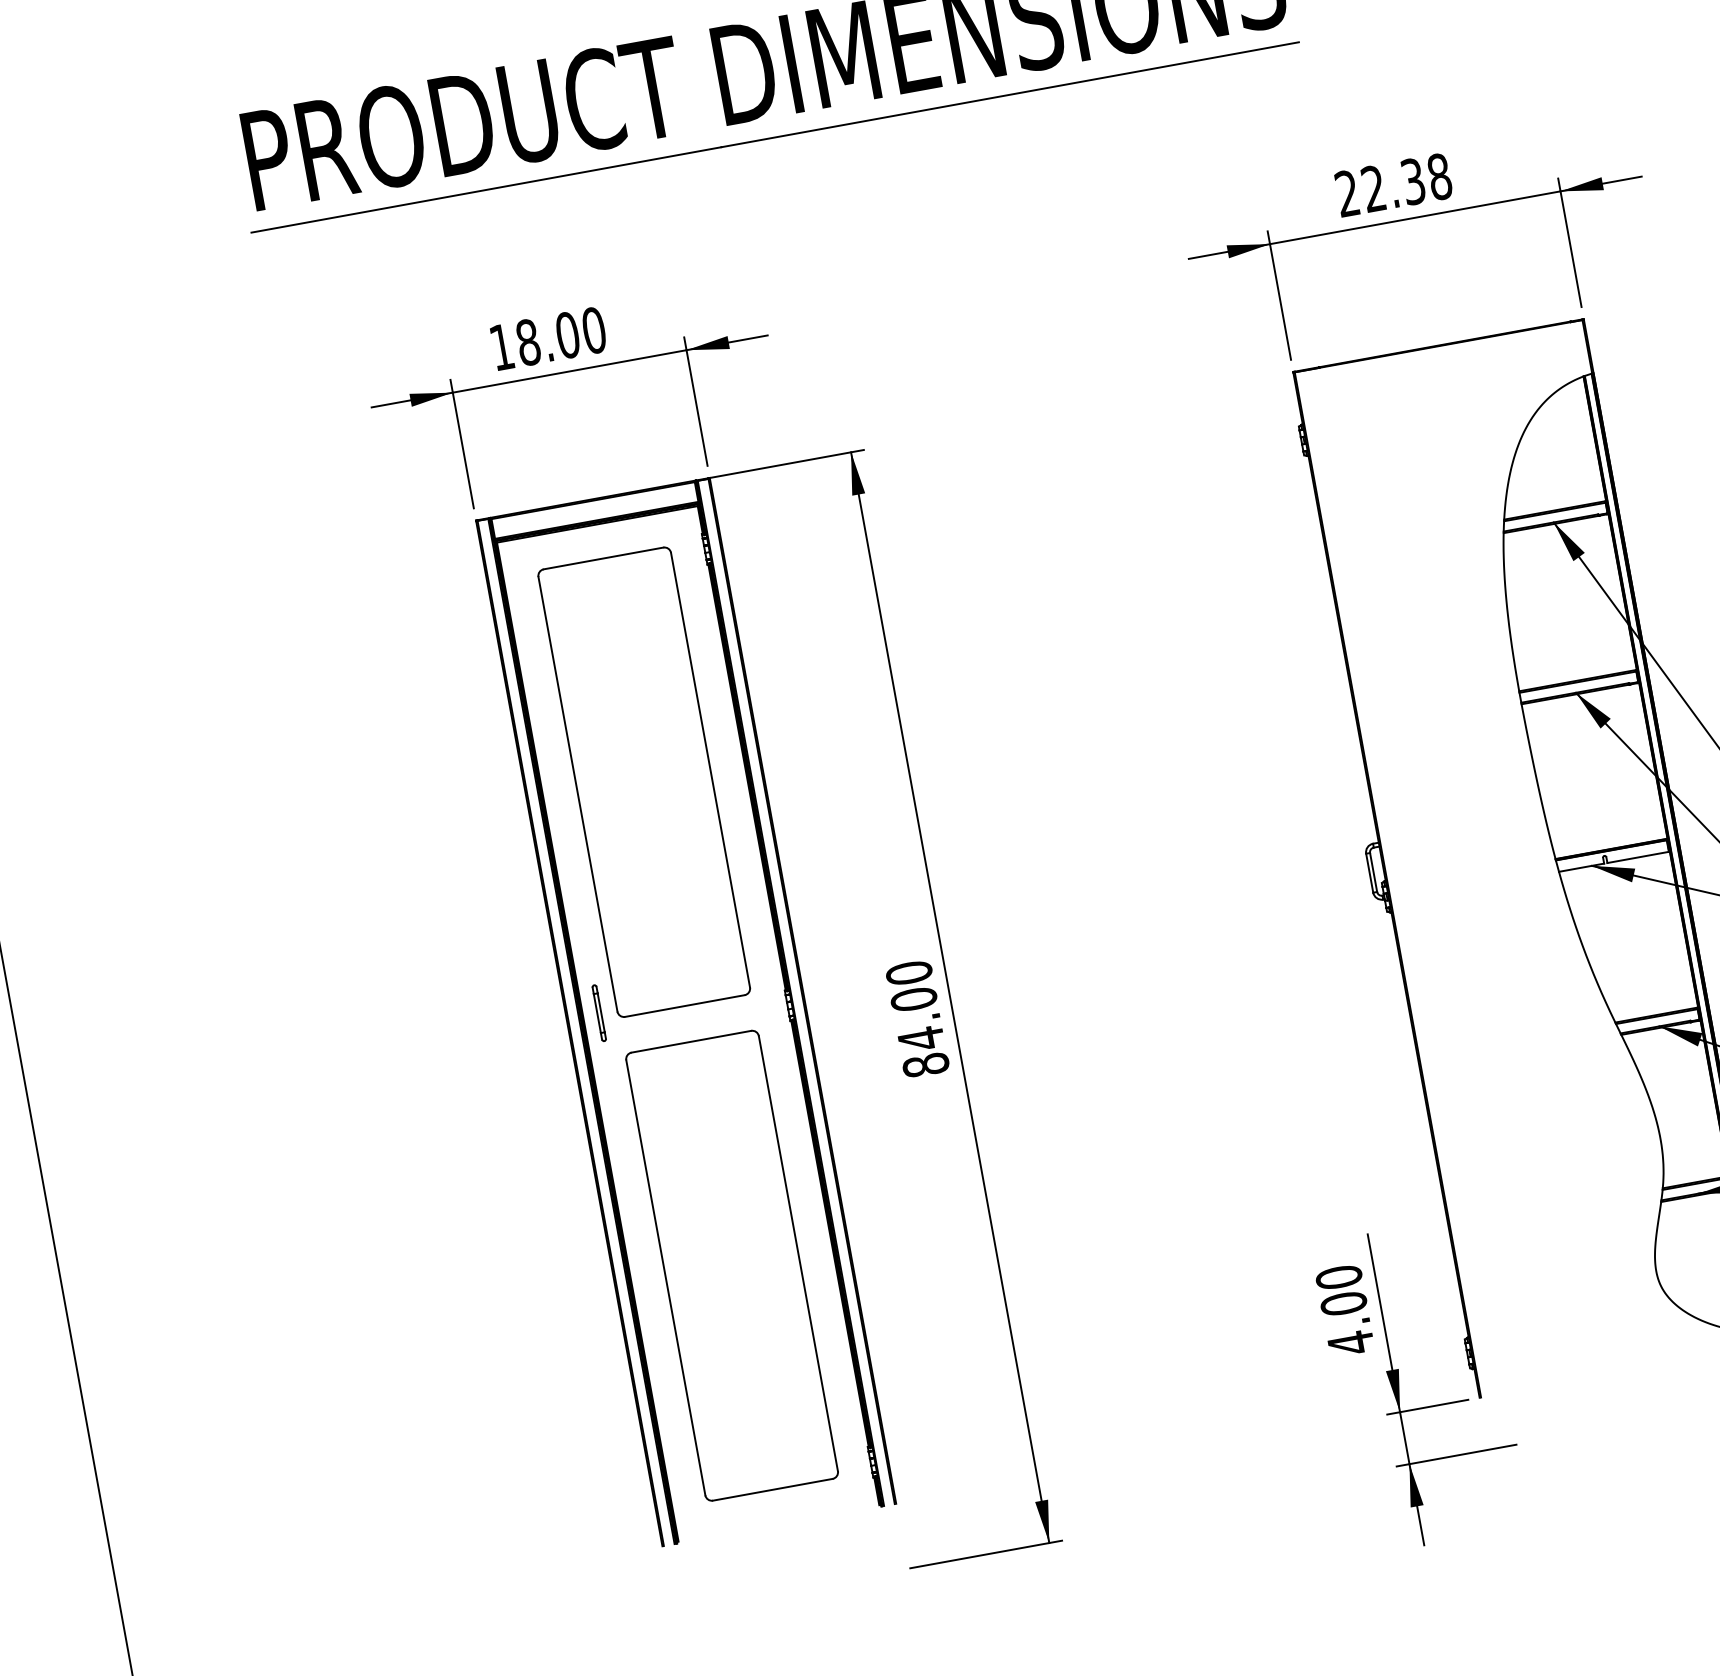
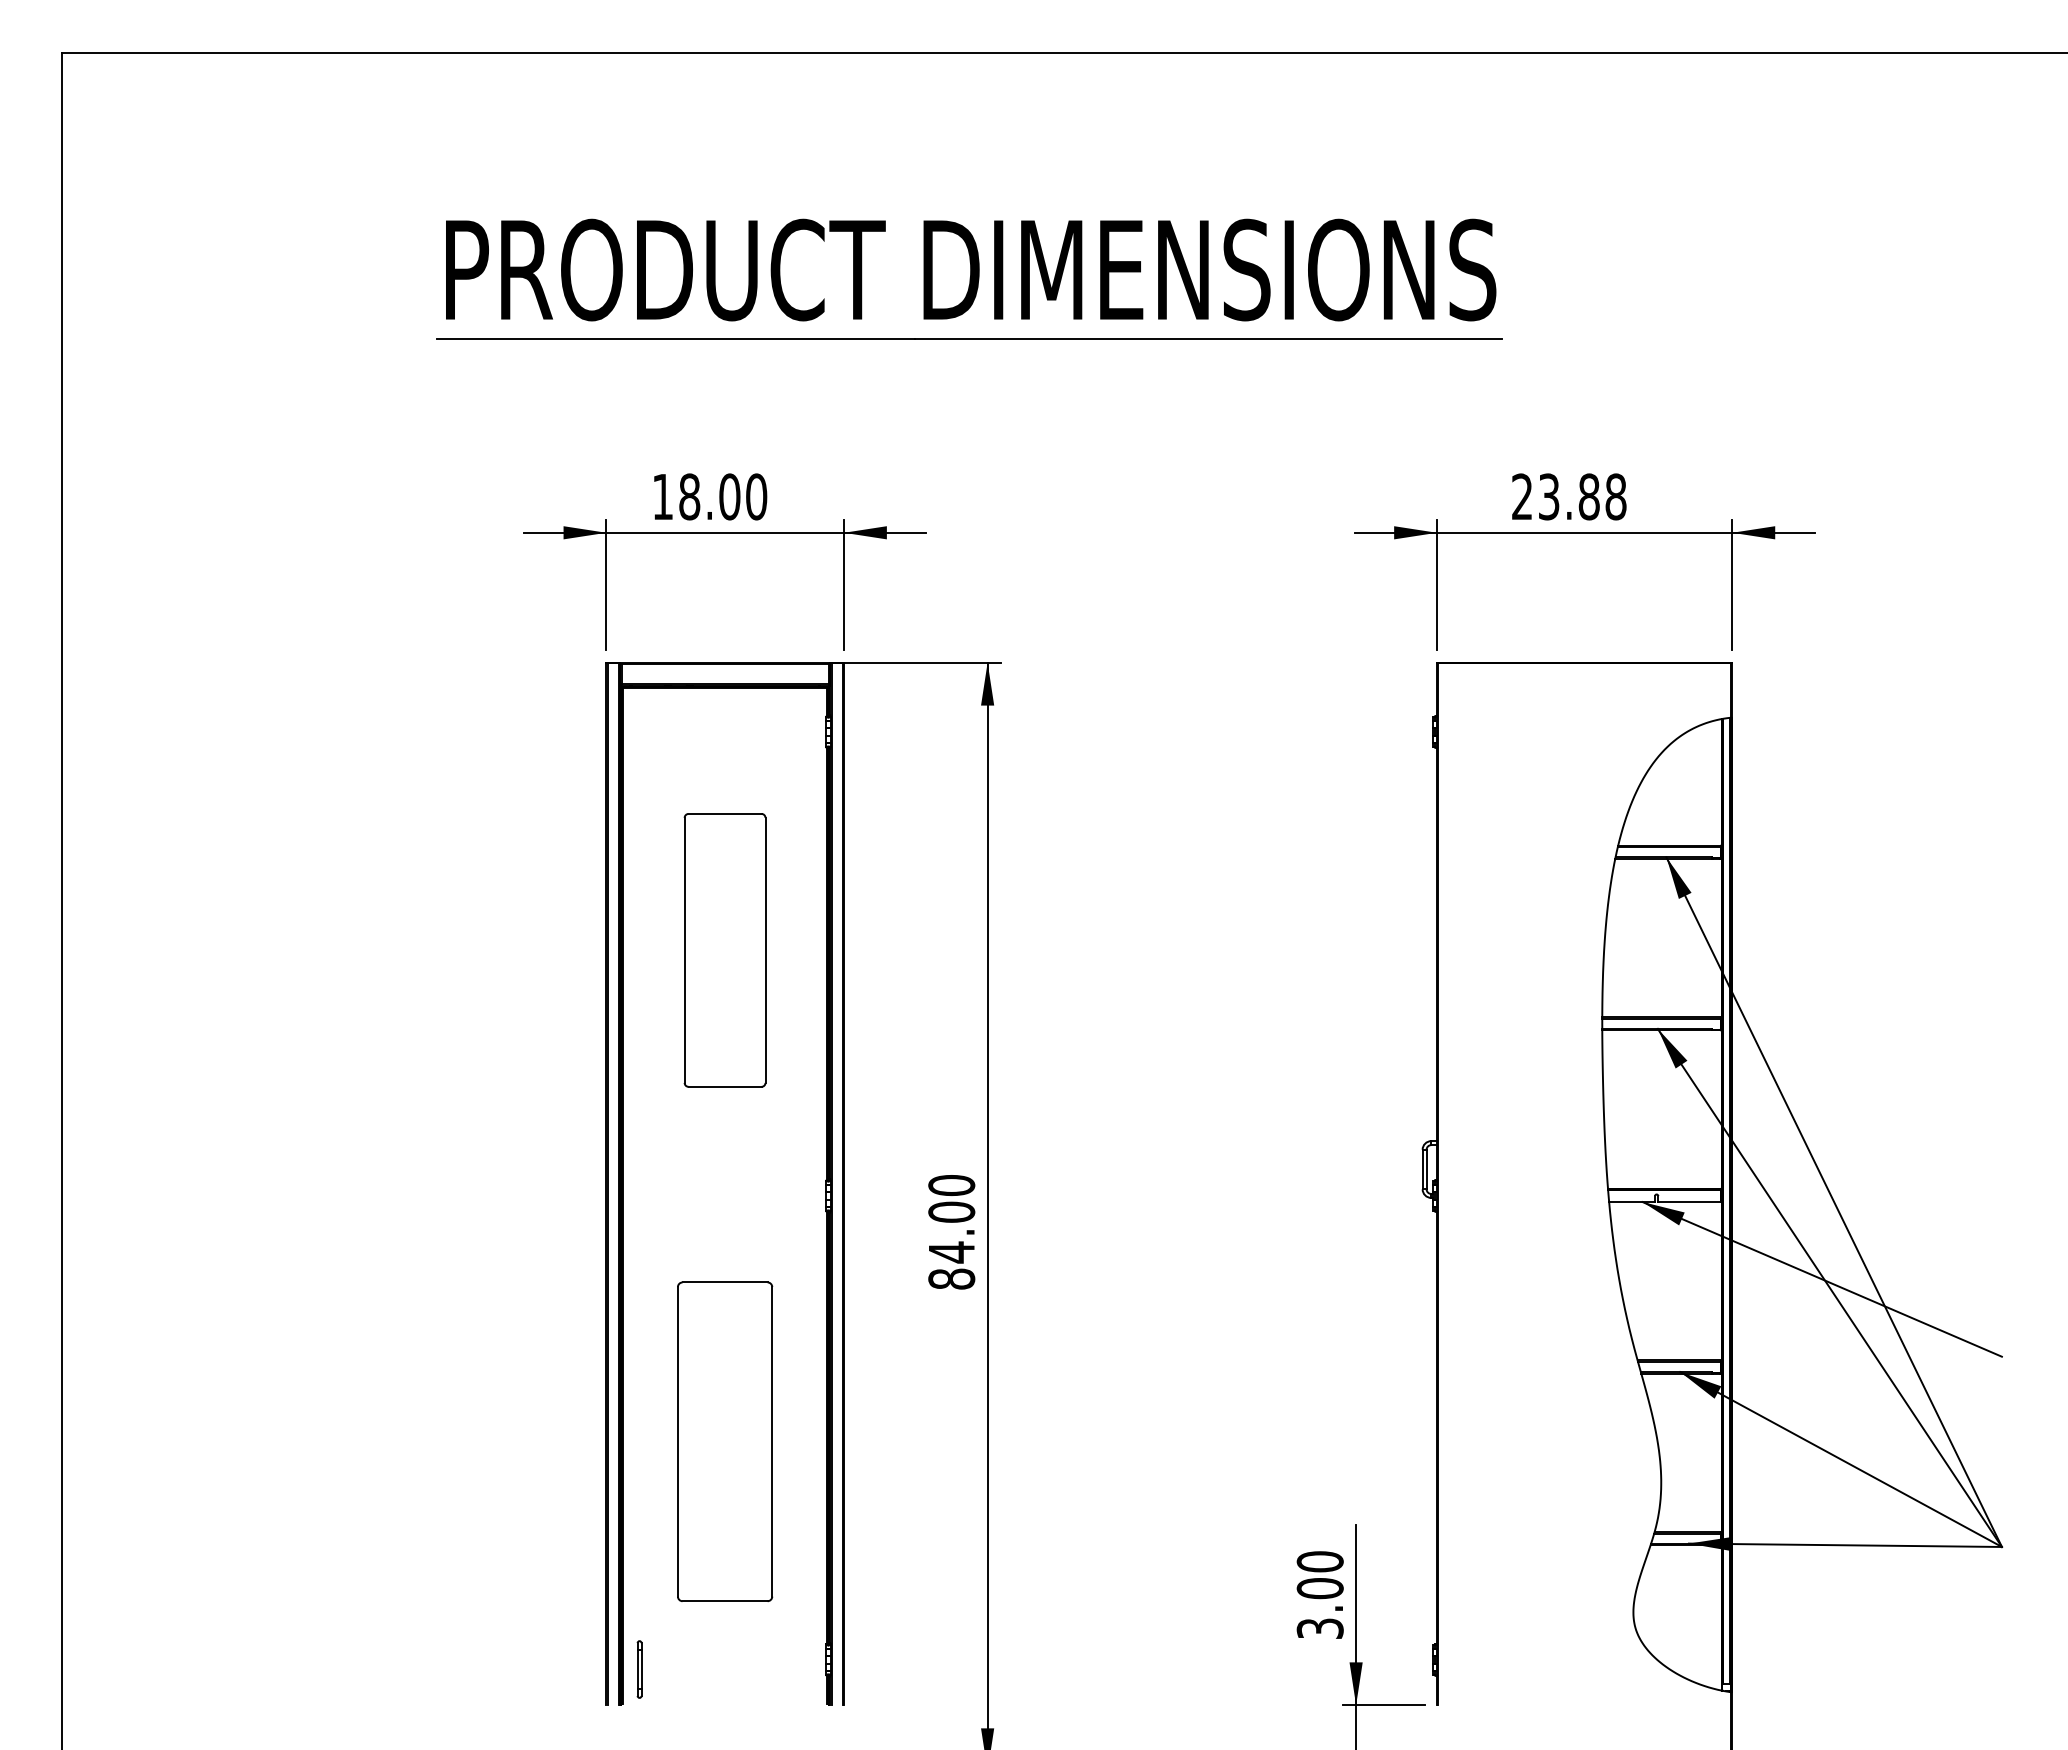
text: (1393, 184) -> (1569, 496), 22.38 -> 23.88
part: (643, 782) -> (724, 950), size x0.6
part: (599, 1013) -> (639, 1669), moved
part: (731, 1265) -> (724, 1441), size x0.7
text: (1350, 1343) -> (1319, 1628), 4.00 -> 3.00

